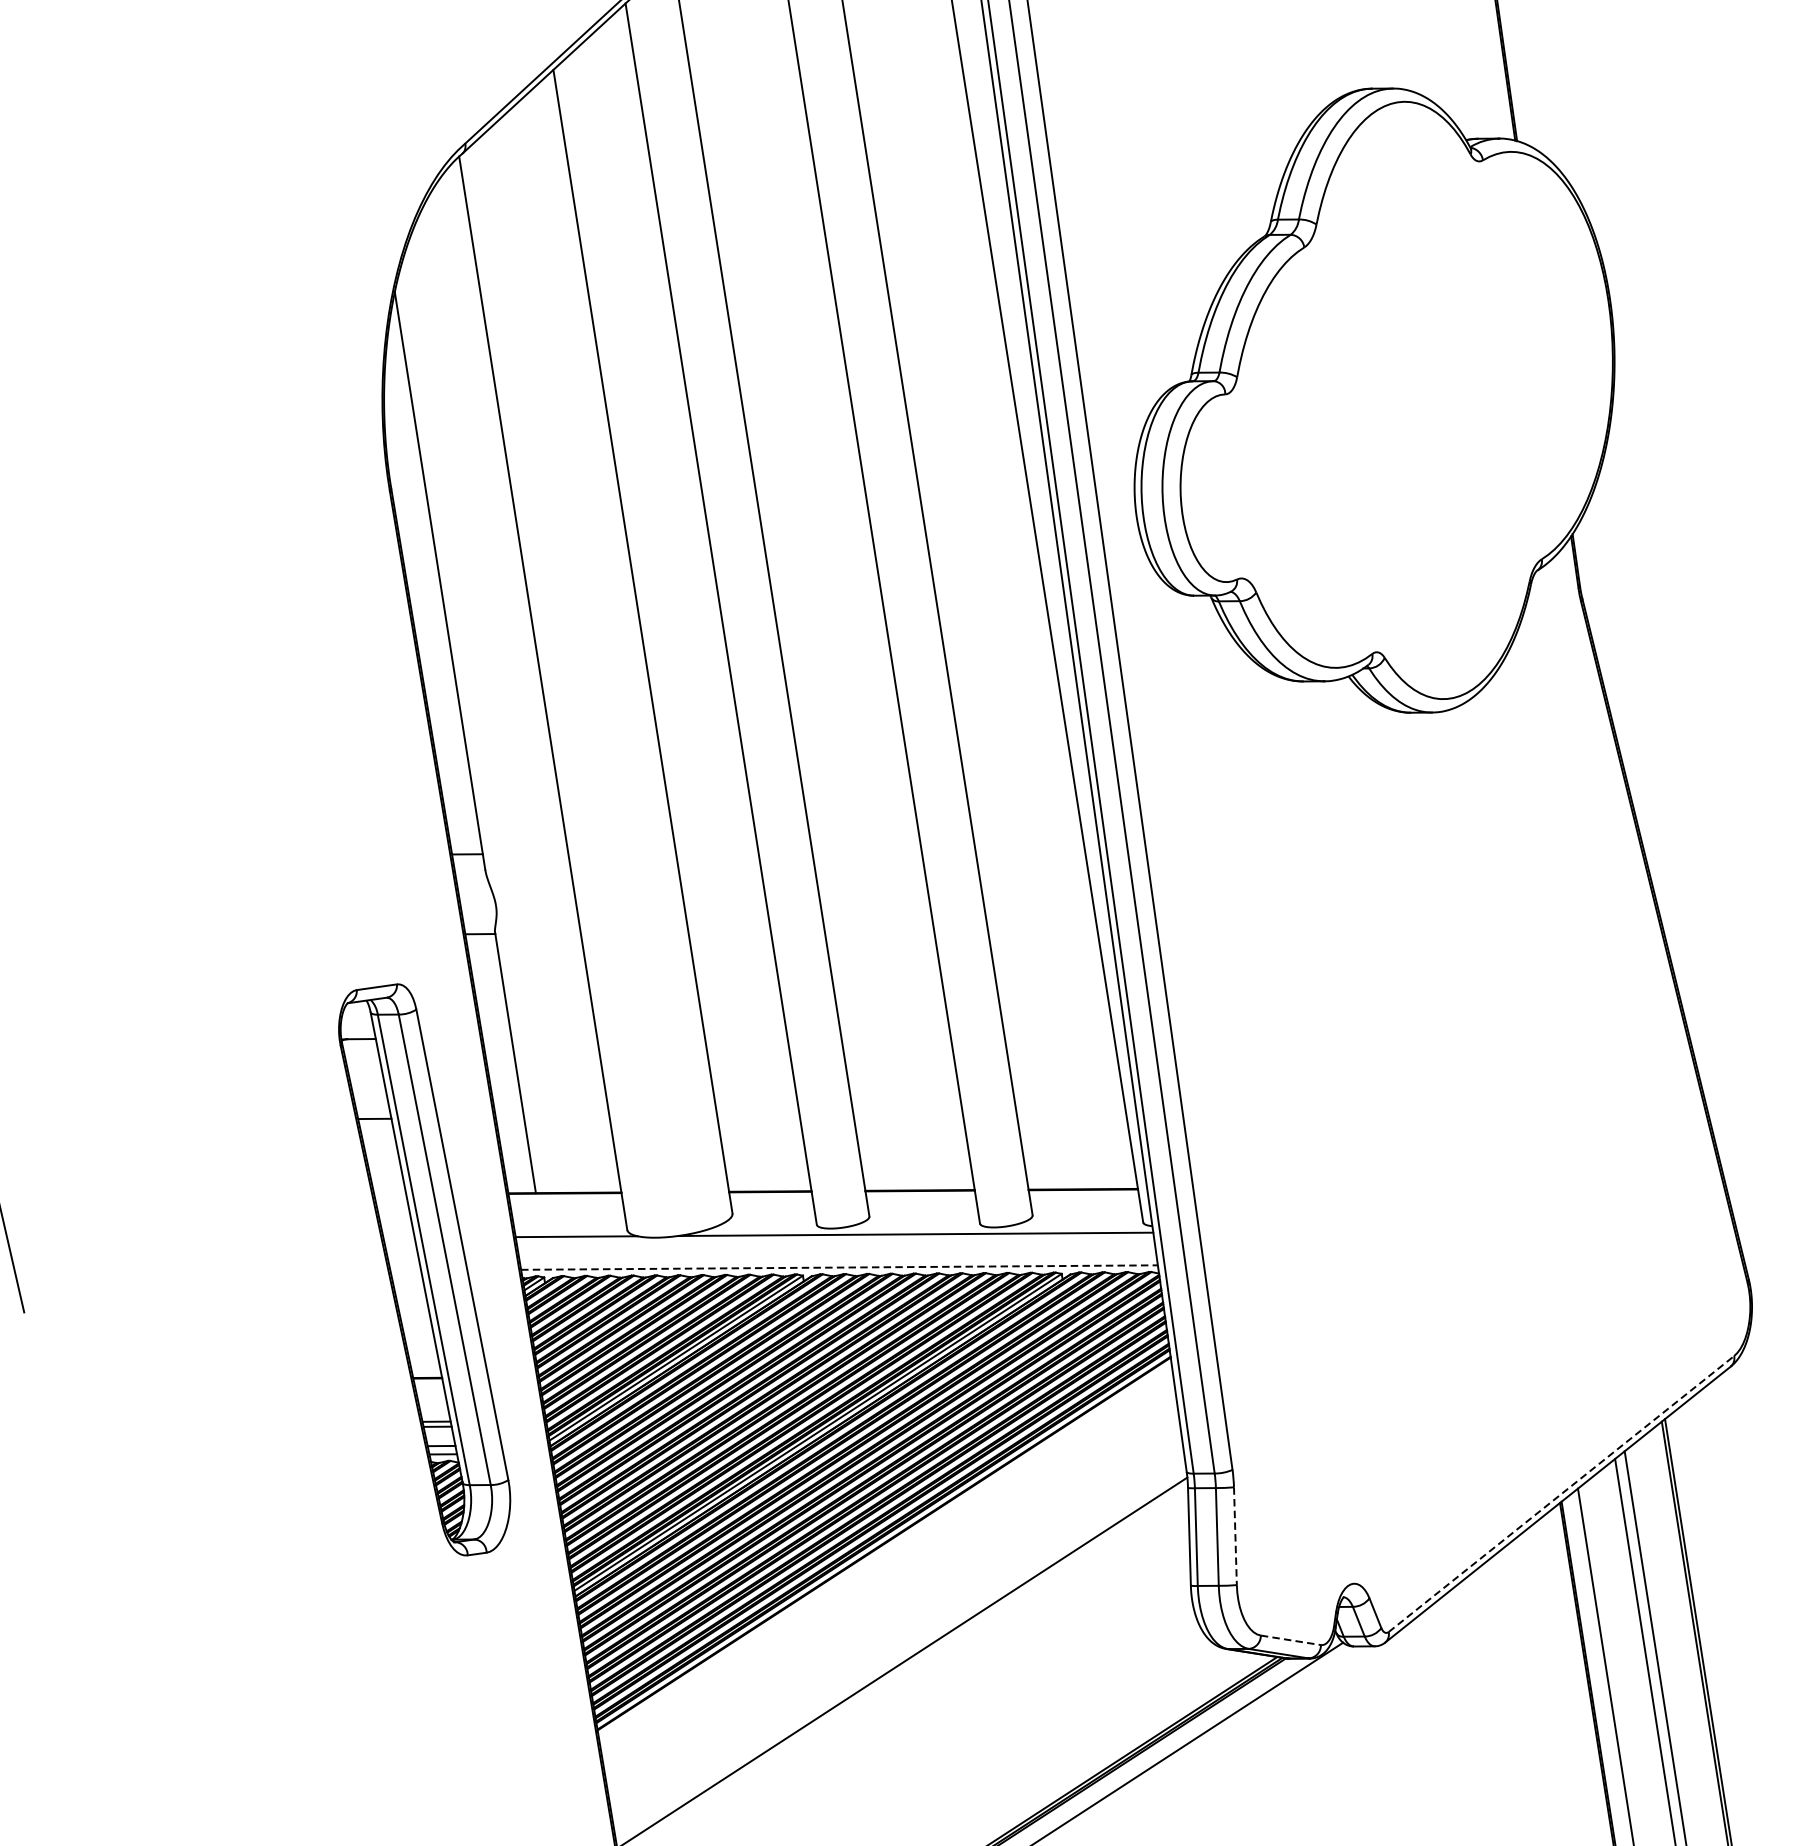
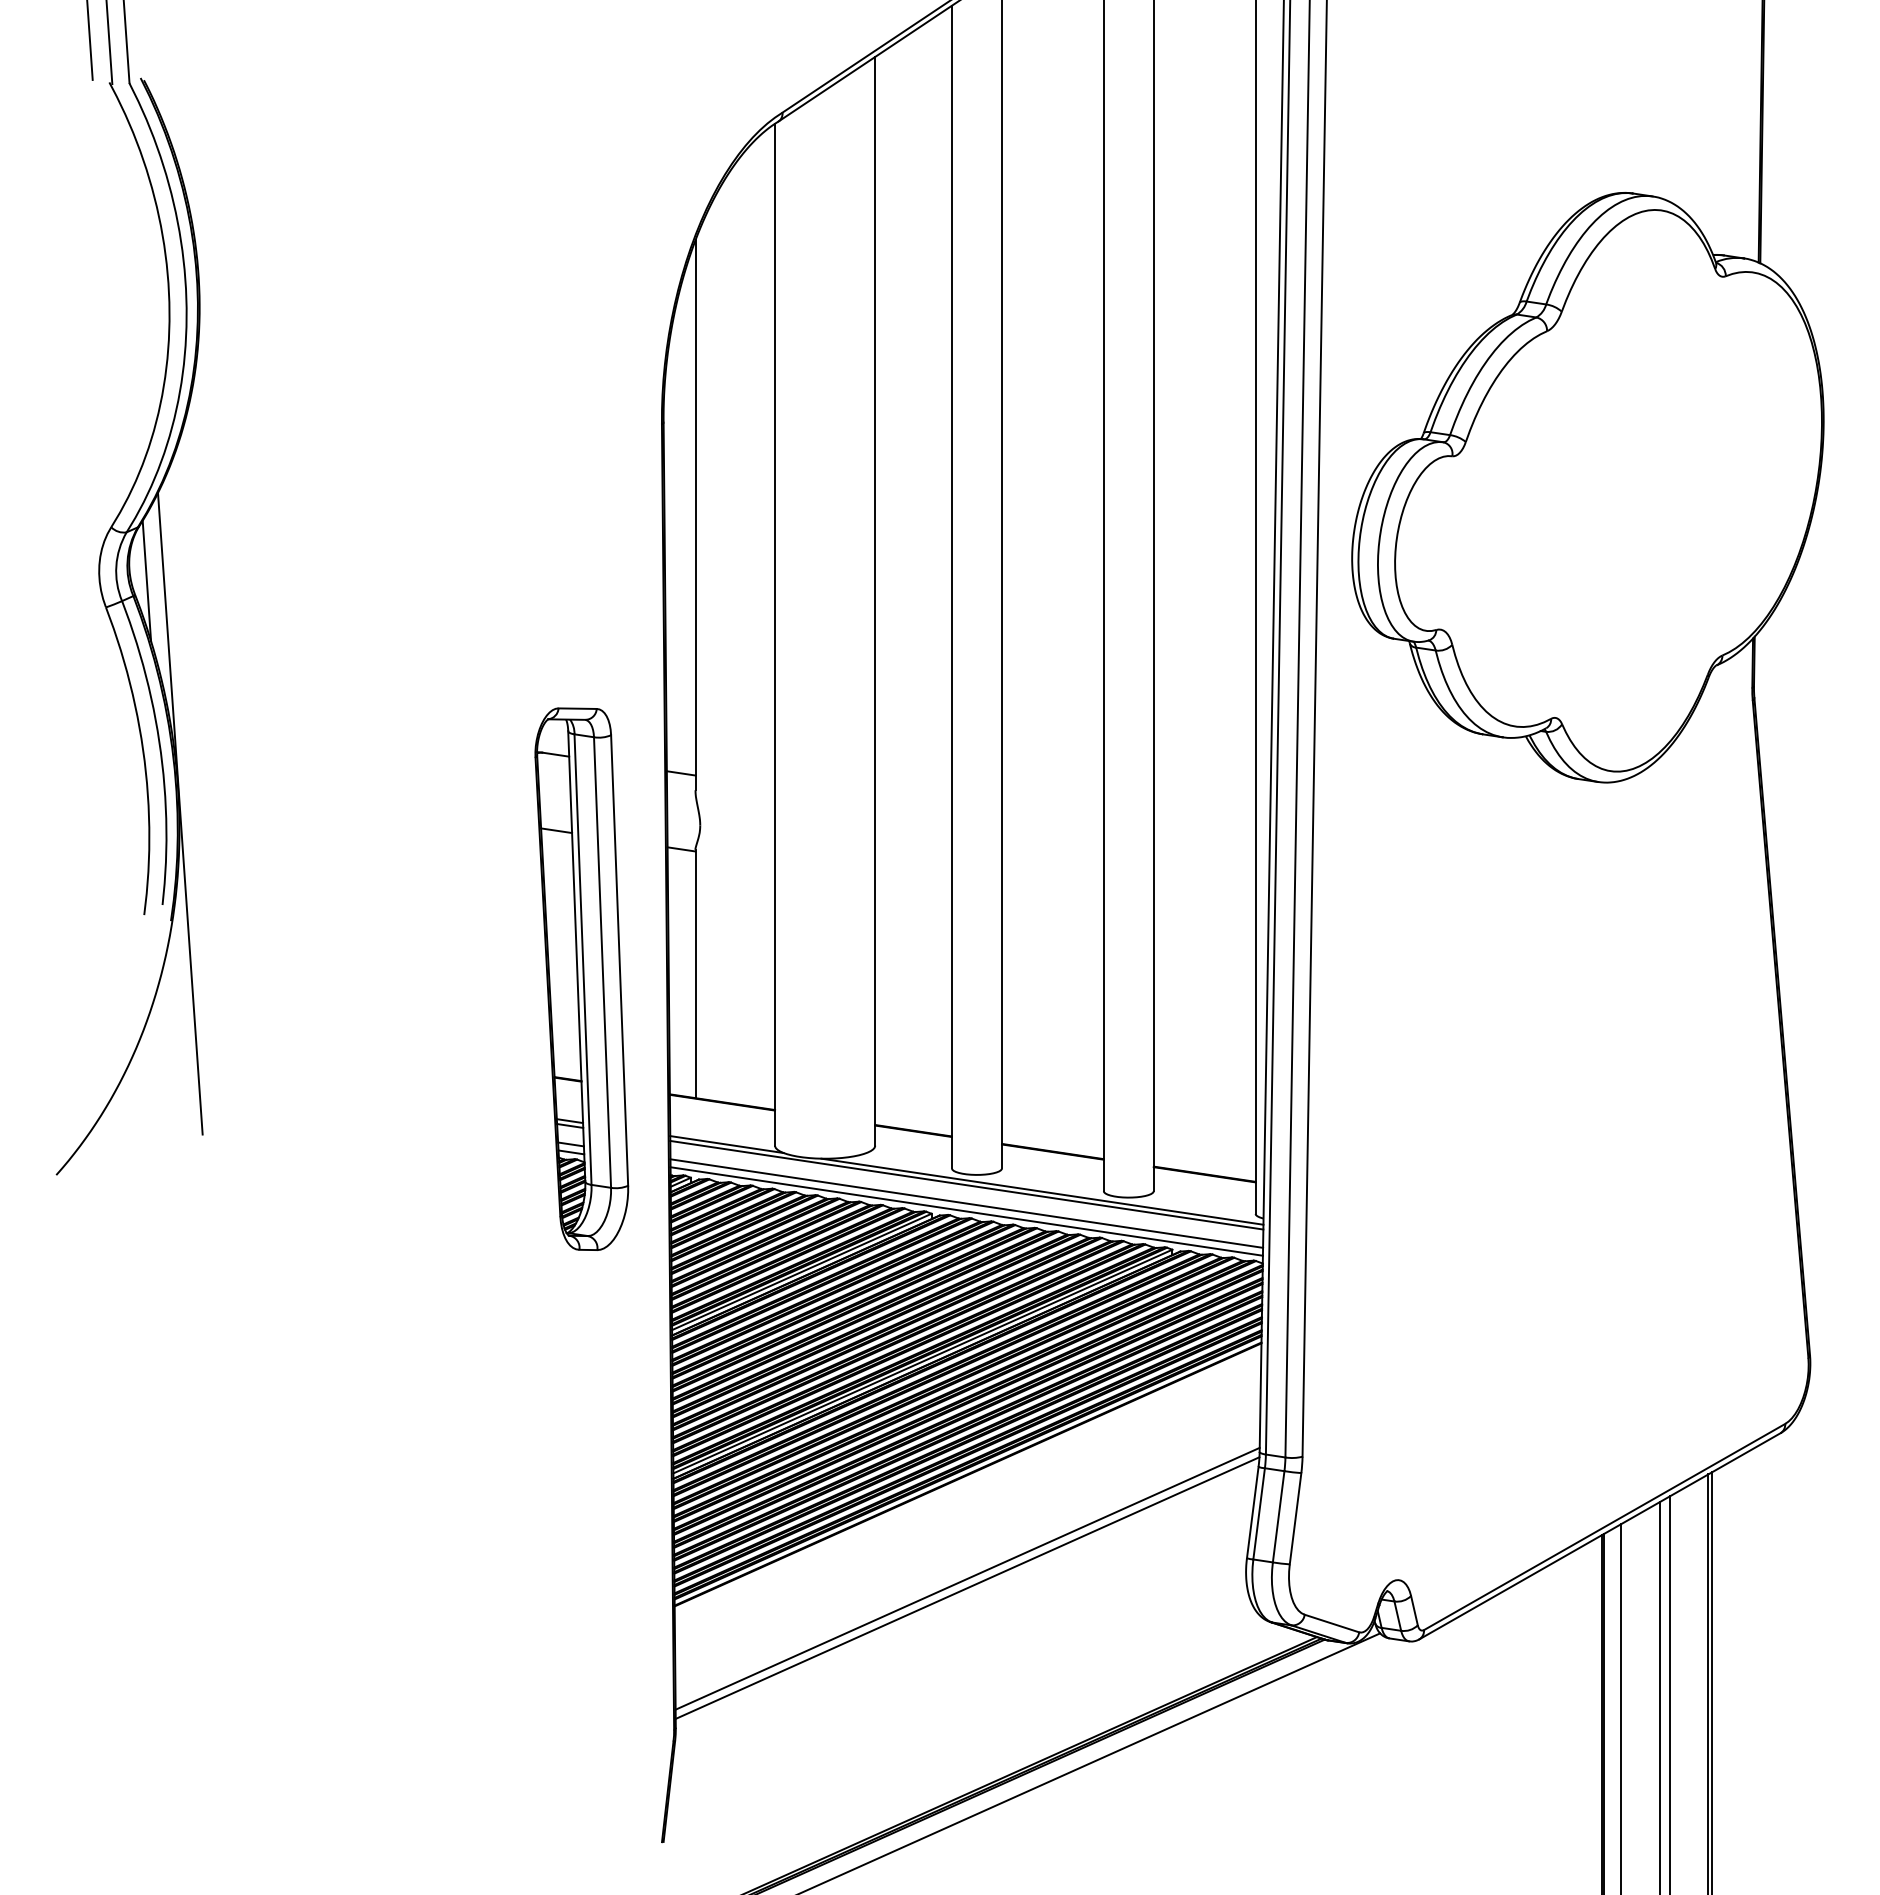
line: (834, 1239) -> (966, 1184), added
line: (837, 1259) -> (966, 1203), added
line: (840, 1267) -> (967, 1211), dashed -> solid
part: (425, 1270) -> (581, 978), moved
line: (1561, 1494) -> (1604, 1527), dashed -> solid
line: (1235, 1535) -> (1295, 1518), dashed -> solid
line: (1290, 1640) -> (1331, 1623), dashed -> solid
line: (900, 1652) -> (967, 1578), added

